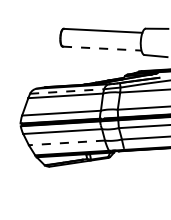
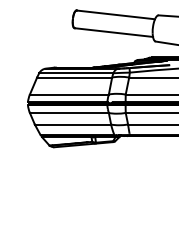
line: (102, 48) -> (114, 32), dashed -> solid
line: (67, 91) -> (76, 73), dashed -> solid
line: (66, 142) -> (72, 124), dashed -> solid

